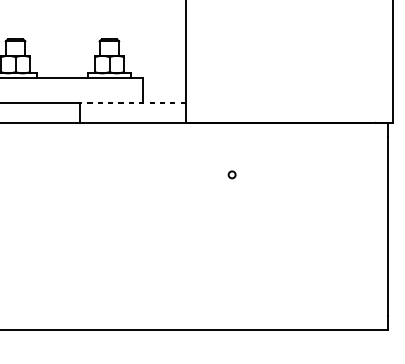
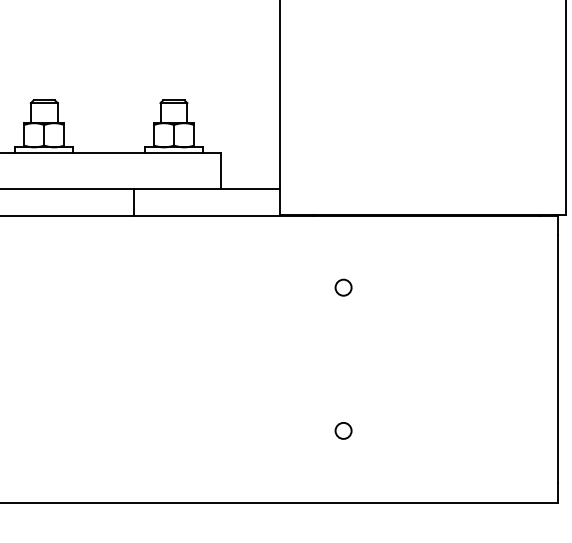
line: (132, 103) -> (206, 188), dashed -> solid
circle: (232, 174) -> (343, 287), size x1.67
circle: (232, 278) -> (343, 430), added

